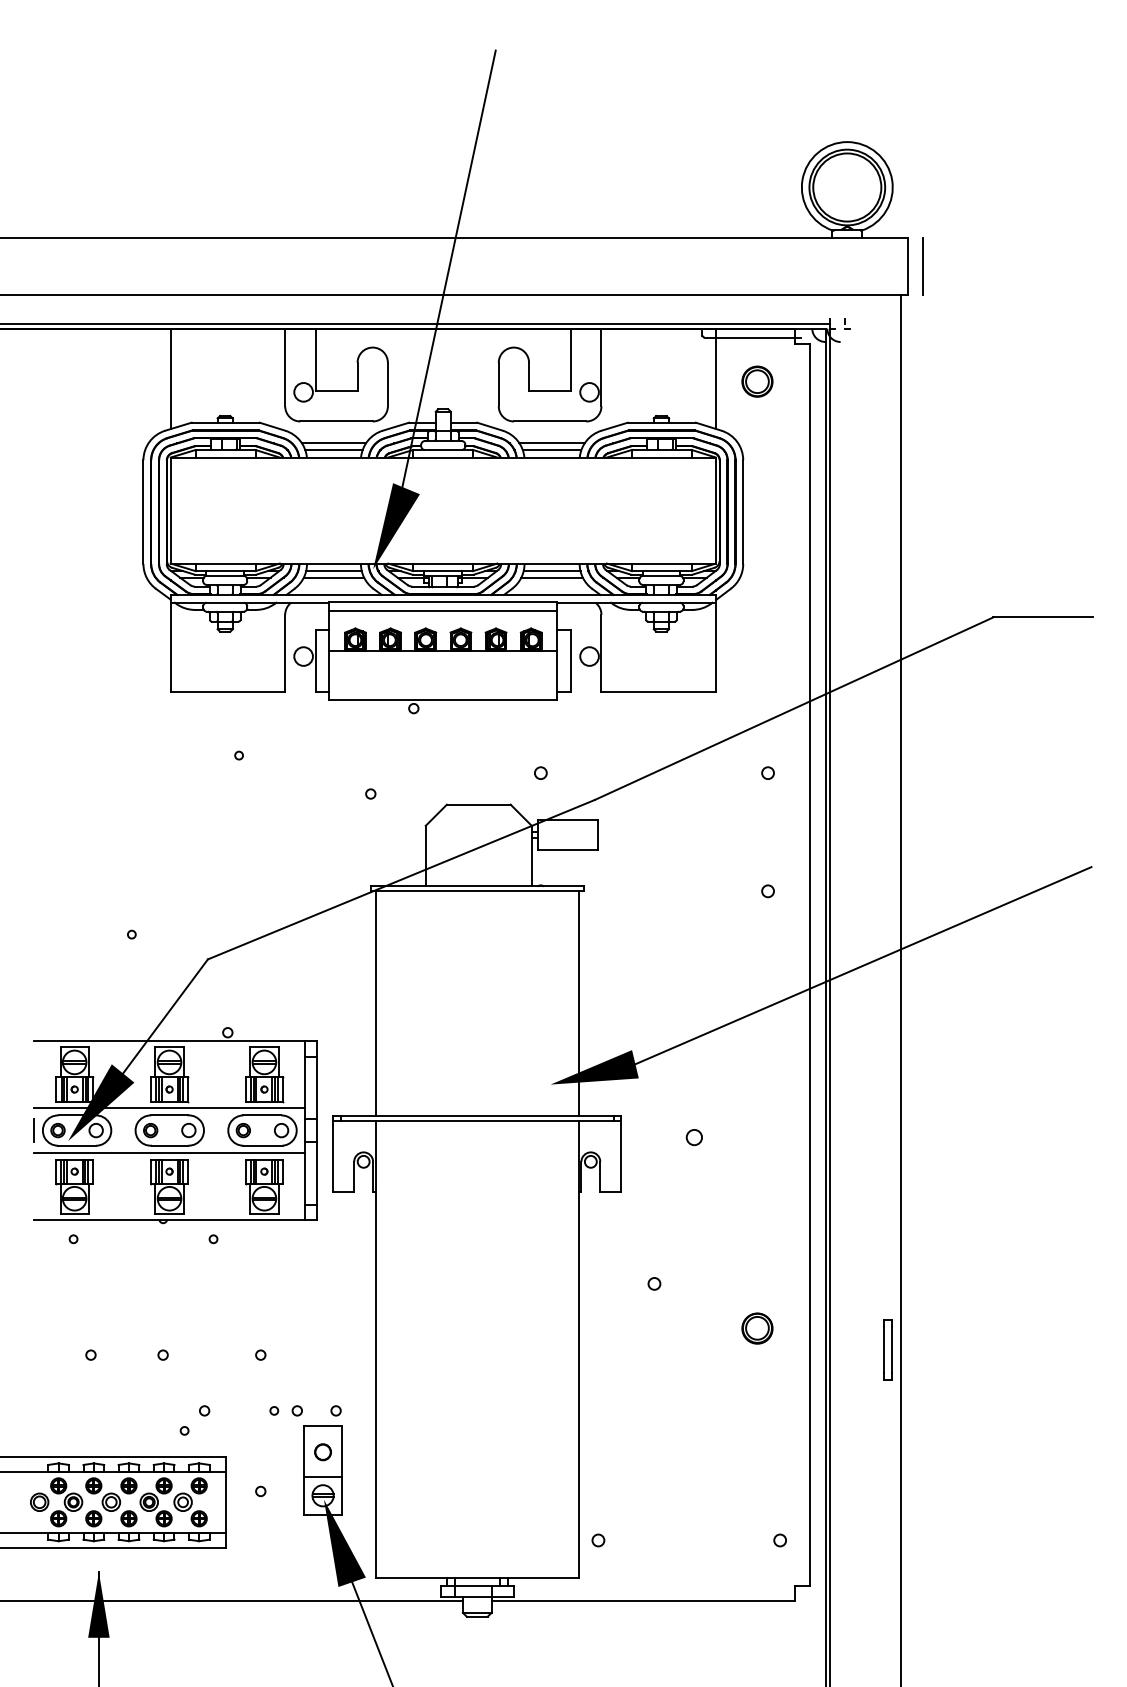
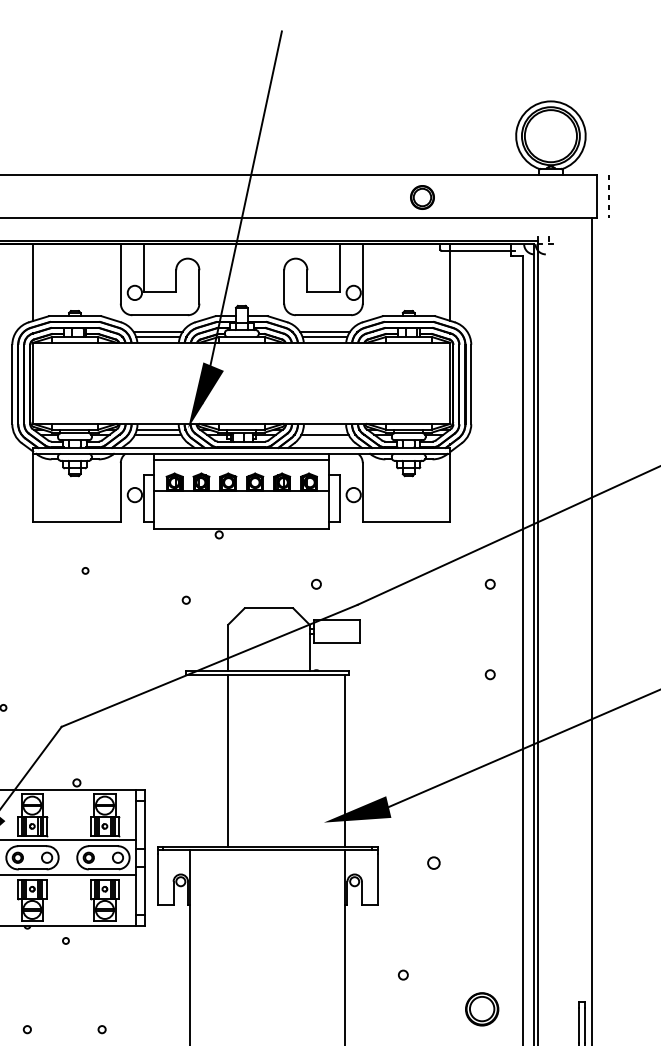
line: (922, 266) -> (608, 196), solid -> dashed
part: (757, 381) -> (422, 197), moved
line: (551, 571) -> (324, 429), removed
line: (375, 1003) -> (227, 760), moved
part: (757, 1328) -> (482, 1009), size x1.4

